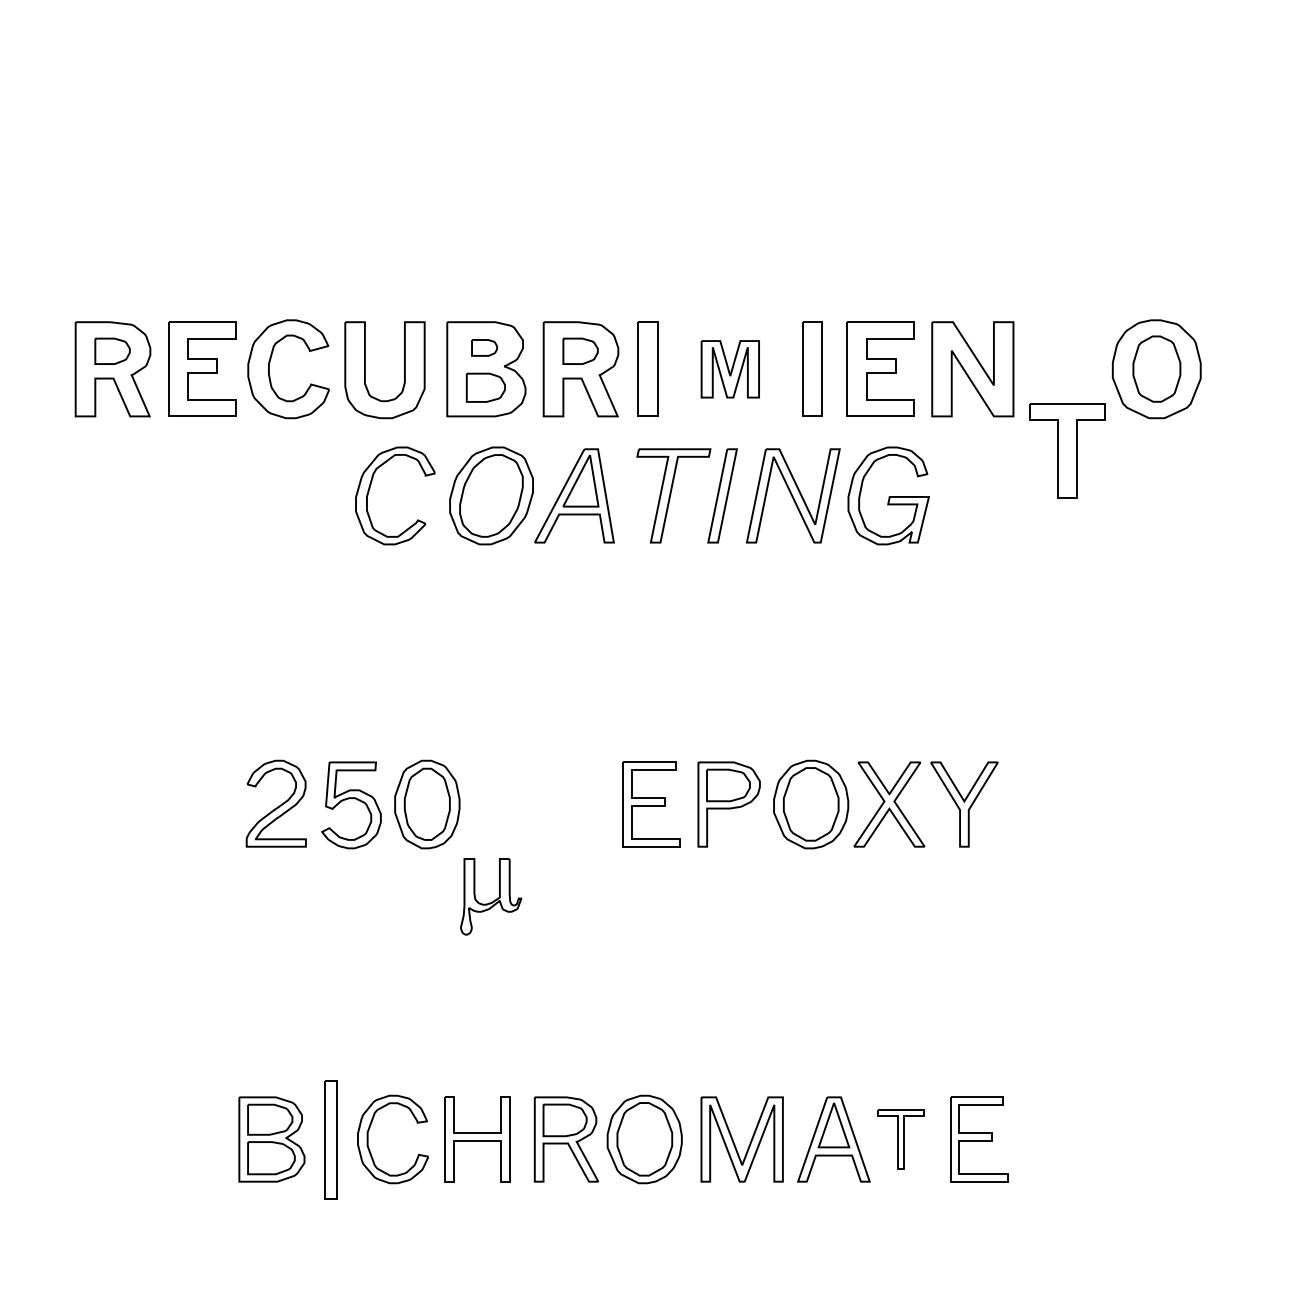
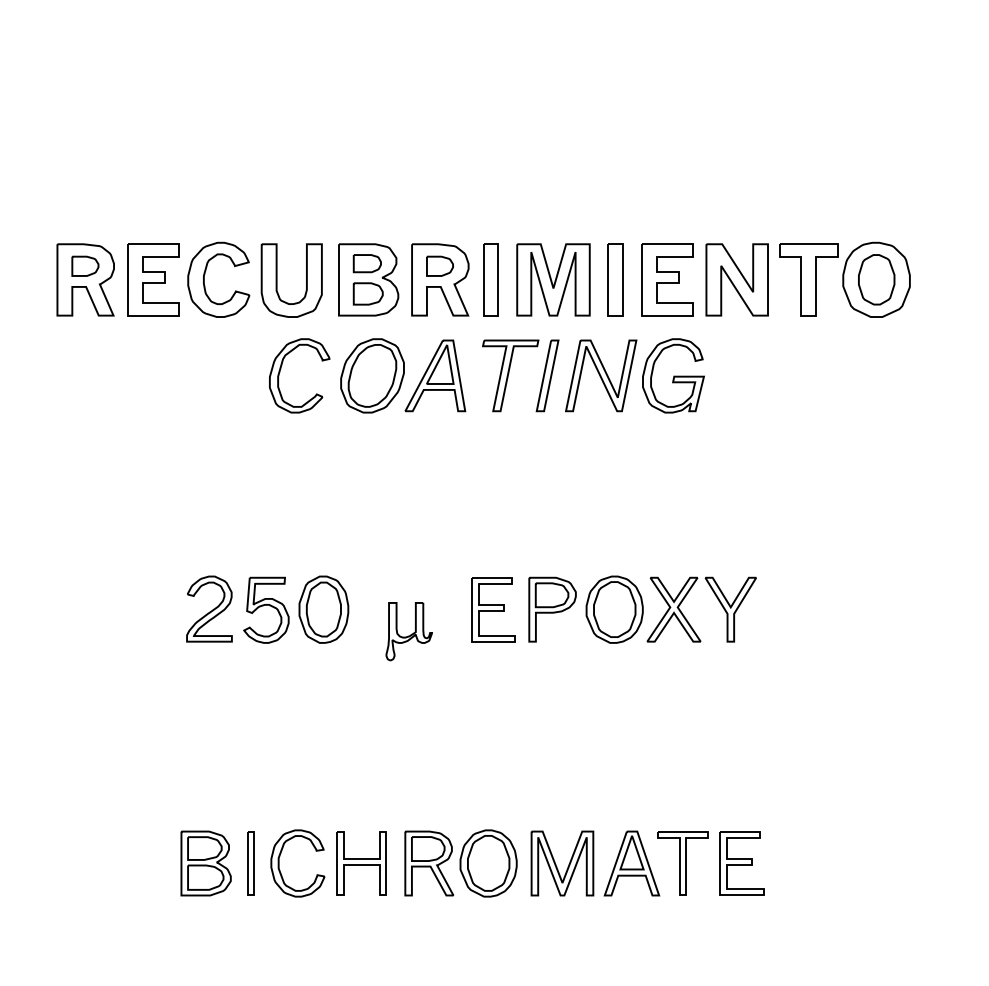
part: (483, 347) -> (366, 263), size x1.43
part: (730, 368) -> (553, 279), size x1.67
part: (1066, 450) -> (808, 279), moved
part: (490, 896) -> (408, 631), moved
part: (330, 1139) -> (250, 863), size x0.71
part: (900, 1139) -> (682, 863), size x1.43

